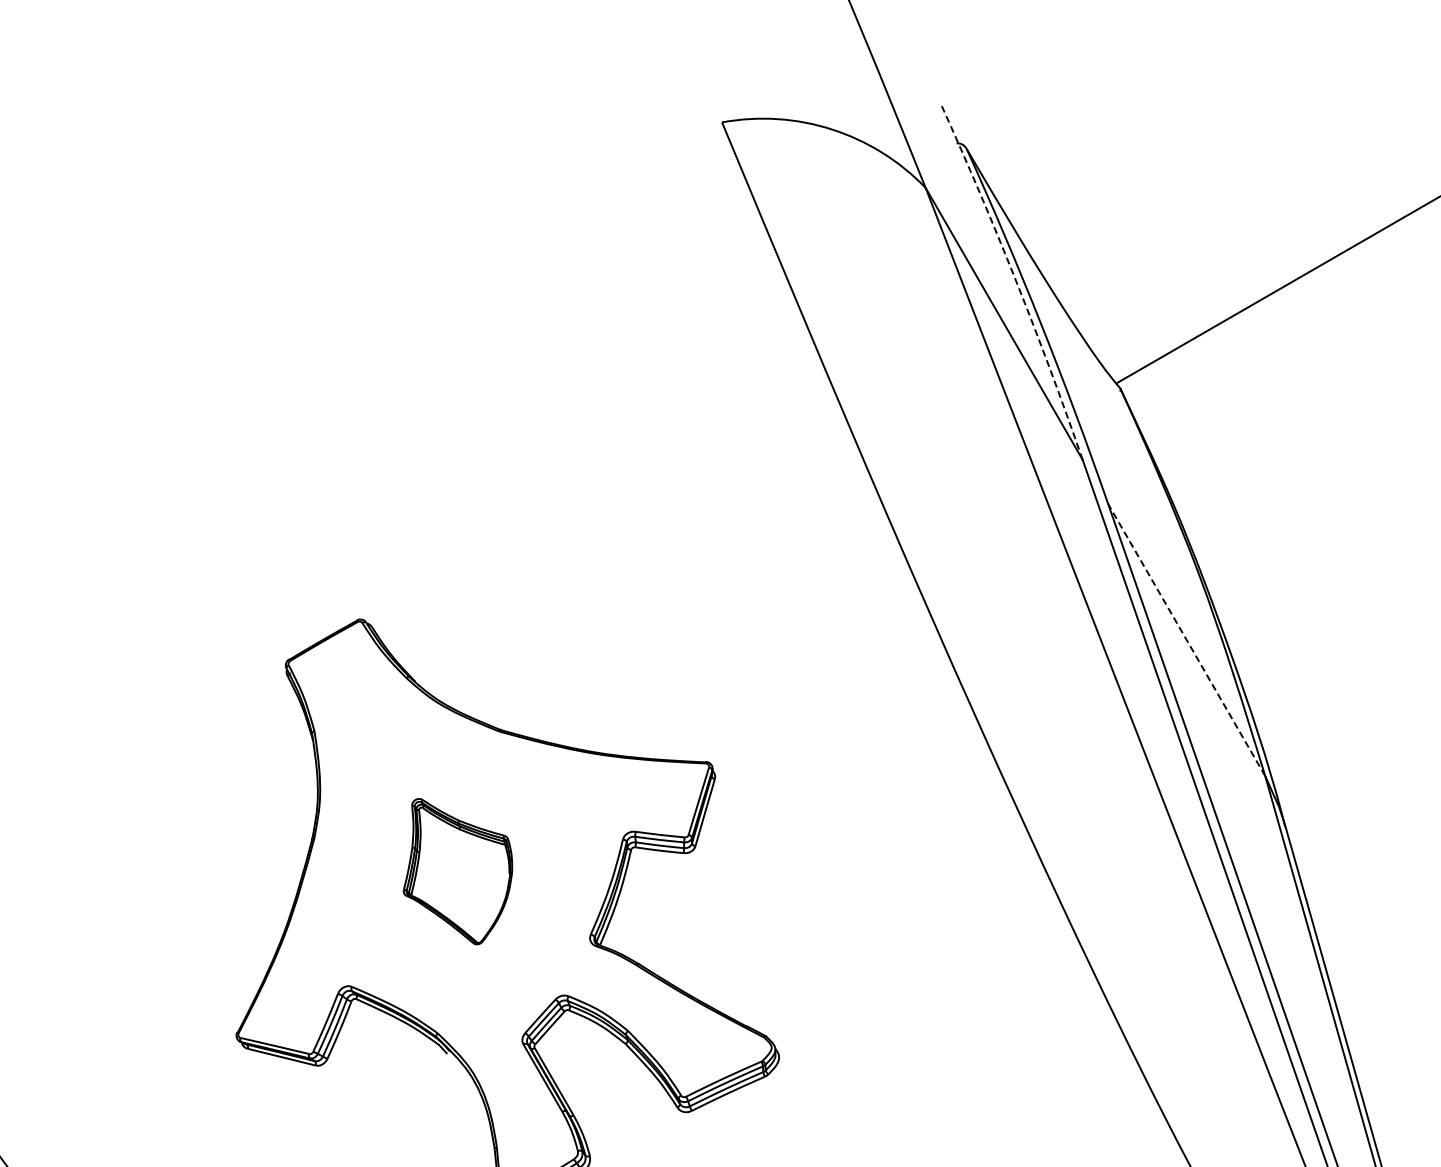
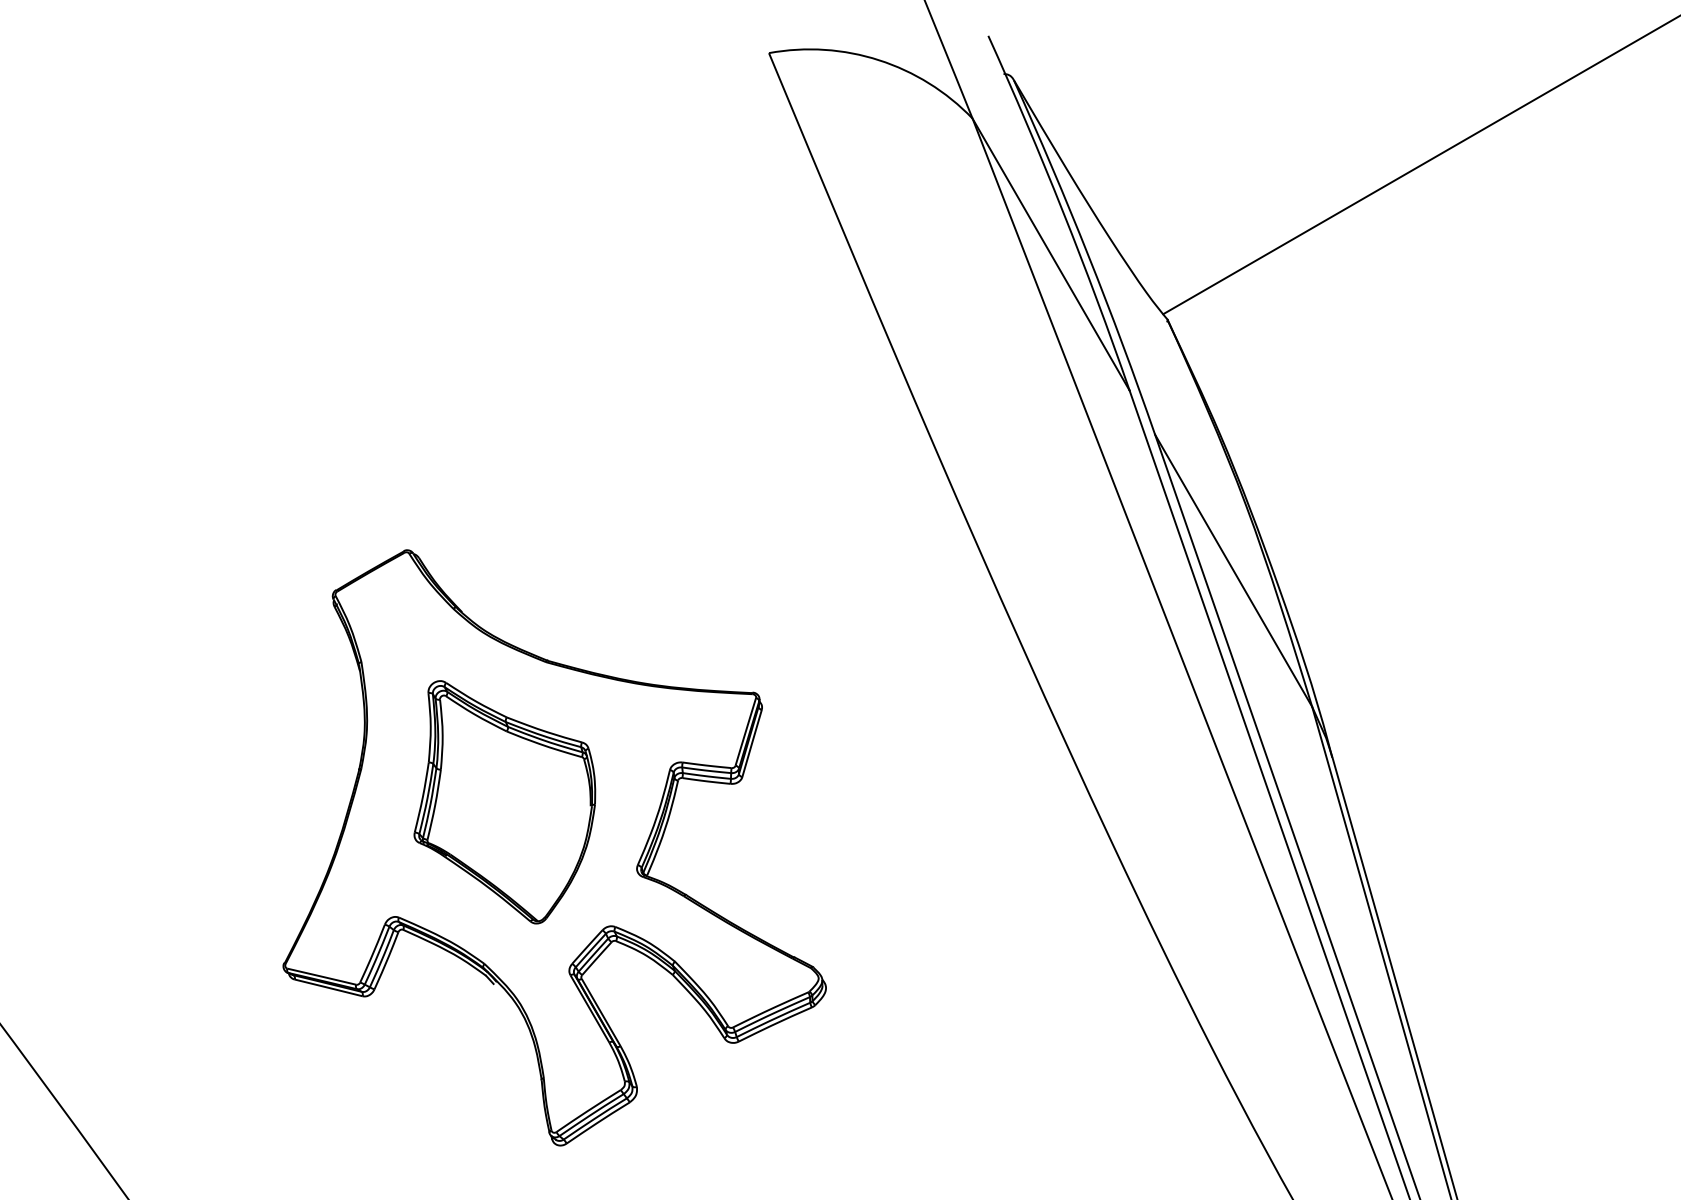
arc: (1016, 280) -> (1063, 211), dashed -> solid
line: (1186, 639) -> (1233, 570), dashed -> solid
part: (457, 871) -> (504, 802), size x1.67

